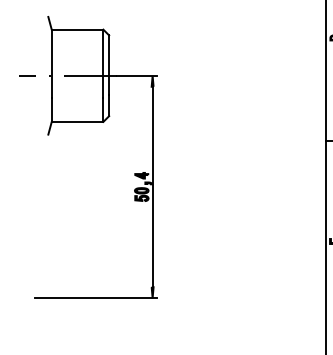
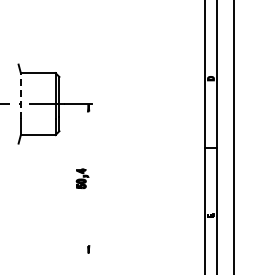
line: (51, 64) -> (20, 96), solid -> dashed
line: (152, 186) -> (88, 178), removed
line: (95, 298) -> (50, 253), removed

